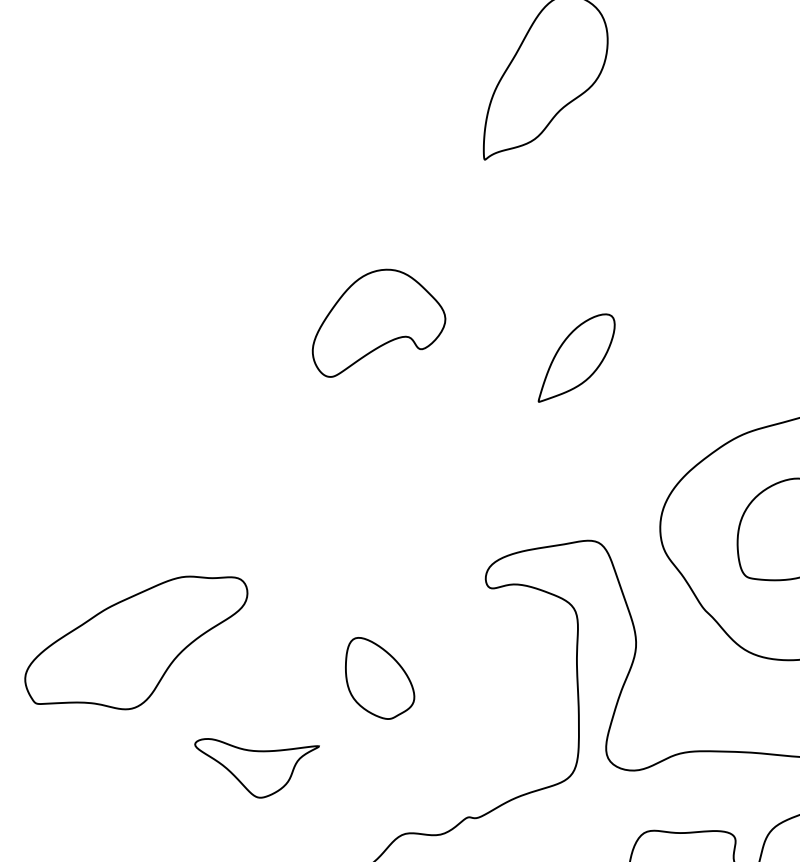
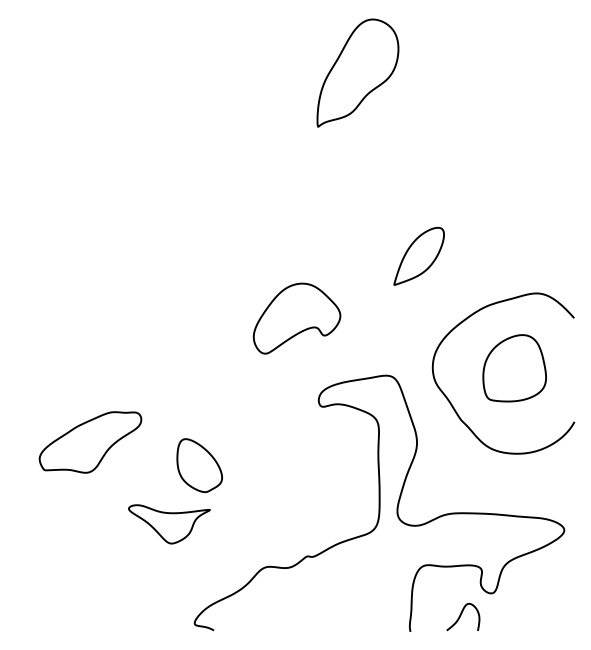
part: (378, 323) -> (296, 318), moved
part: (575, 356) -> (418, 255), moved
part: (136, 643) -> (90, 442), size x0.7
part: (379, 678) -> (199, 465), moved

